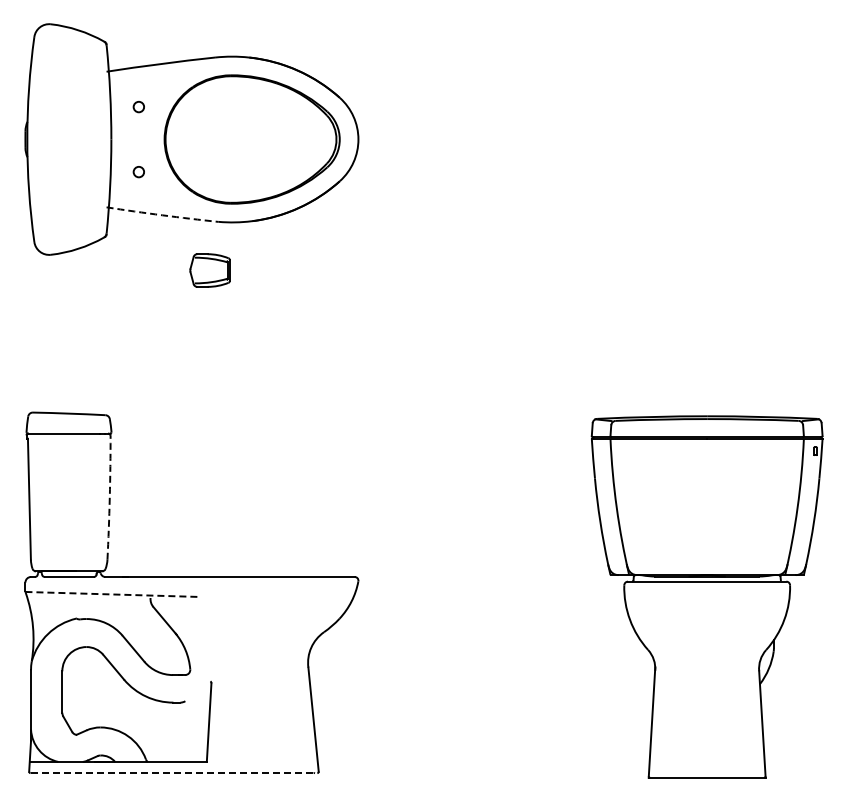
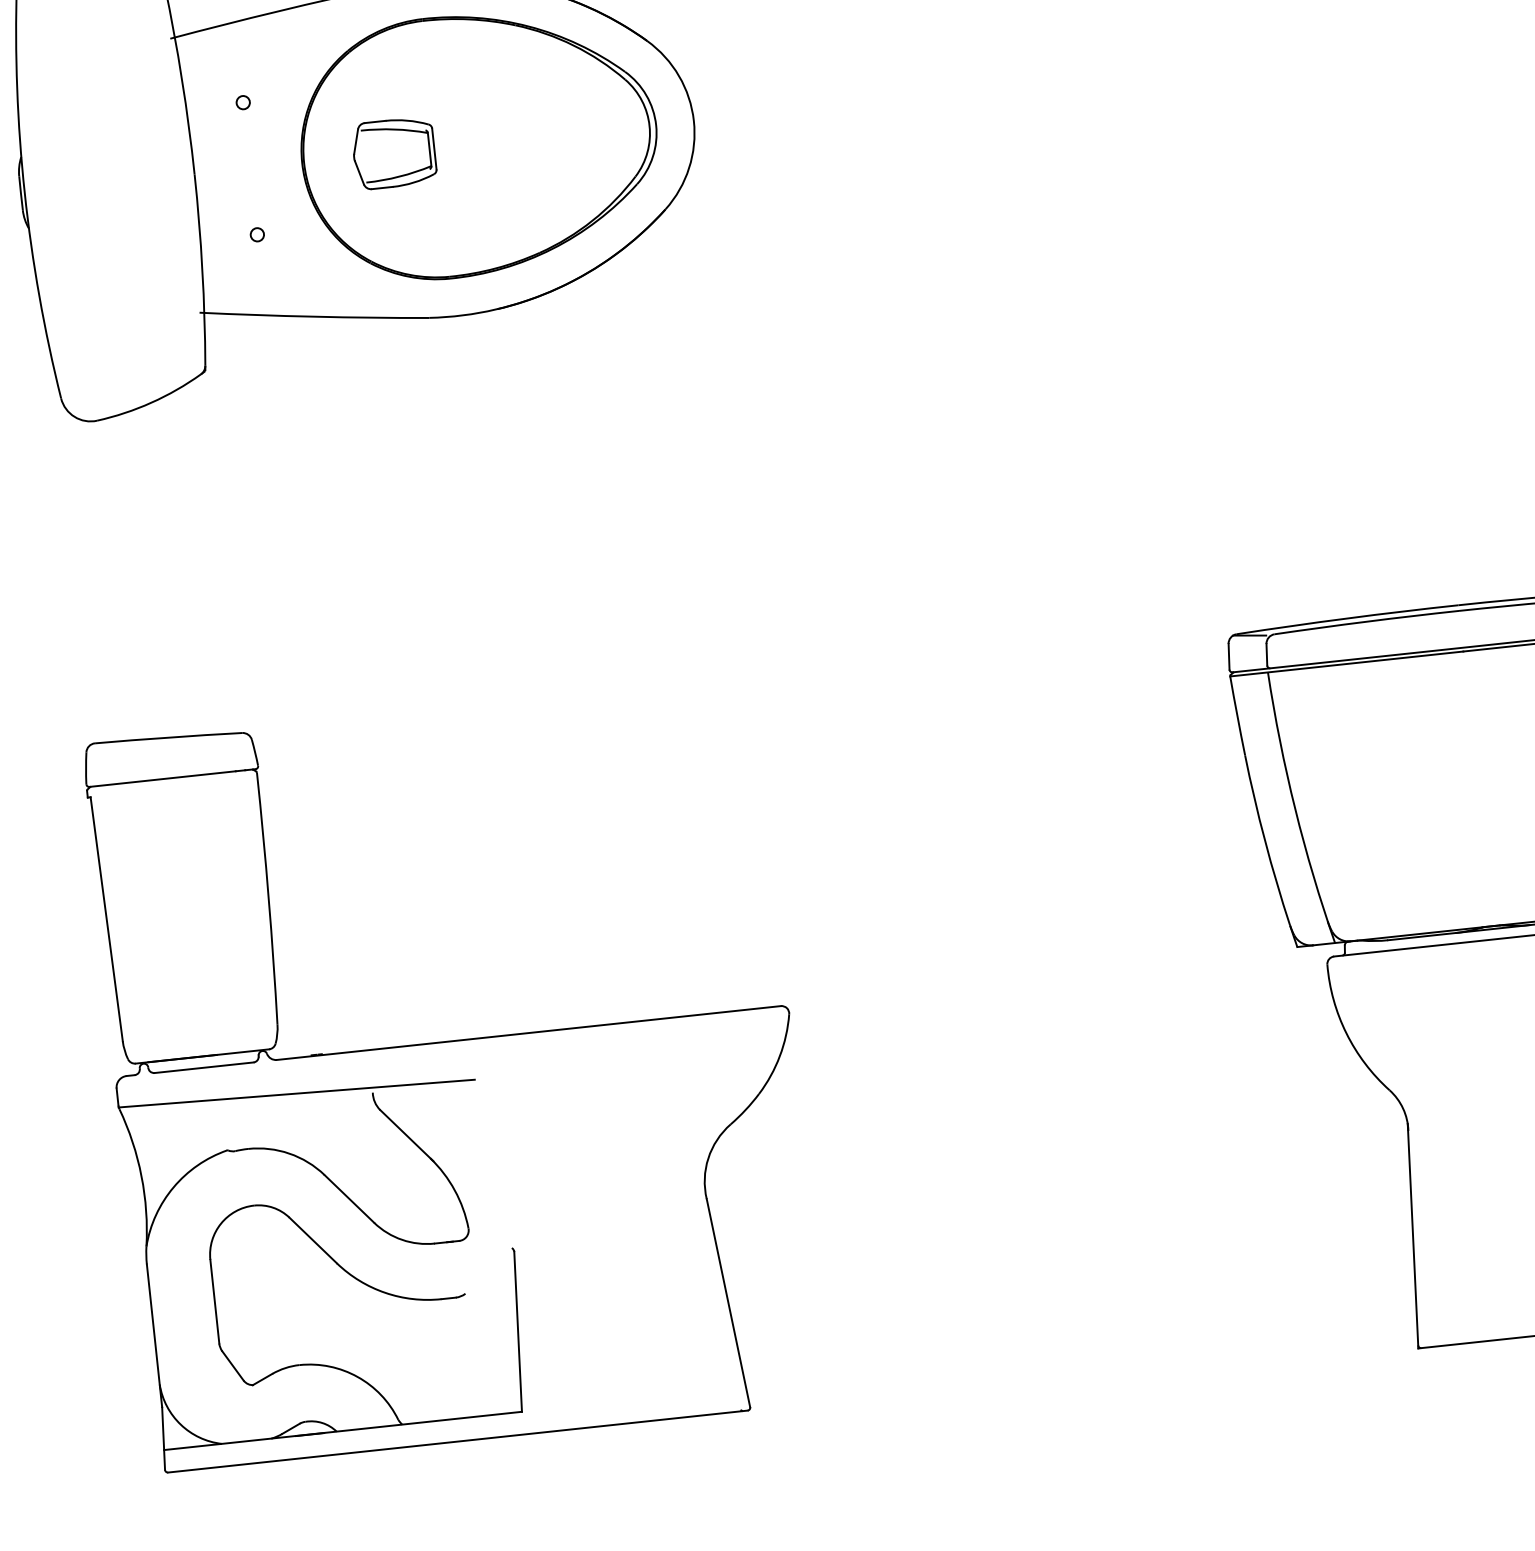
circle: (138, 106) -> (242, 102), size x0.62
circle: (138, 172) -> (256, 235), size x0.62
arc: (162, 215) -> (314, 317), dashed -> solid
part: (209, 270) -> (392, 153), moved
arc: (109, 497) -> (268, 898), dashed -> solid
line: (113, 594) -> (297, 1093), dashed -> solid
line: (174, 773) -> (459, 1442), dashed -> solid

